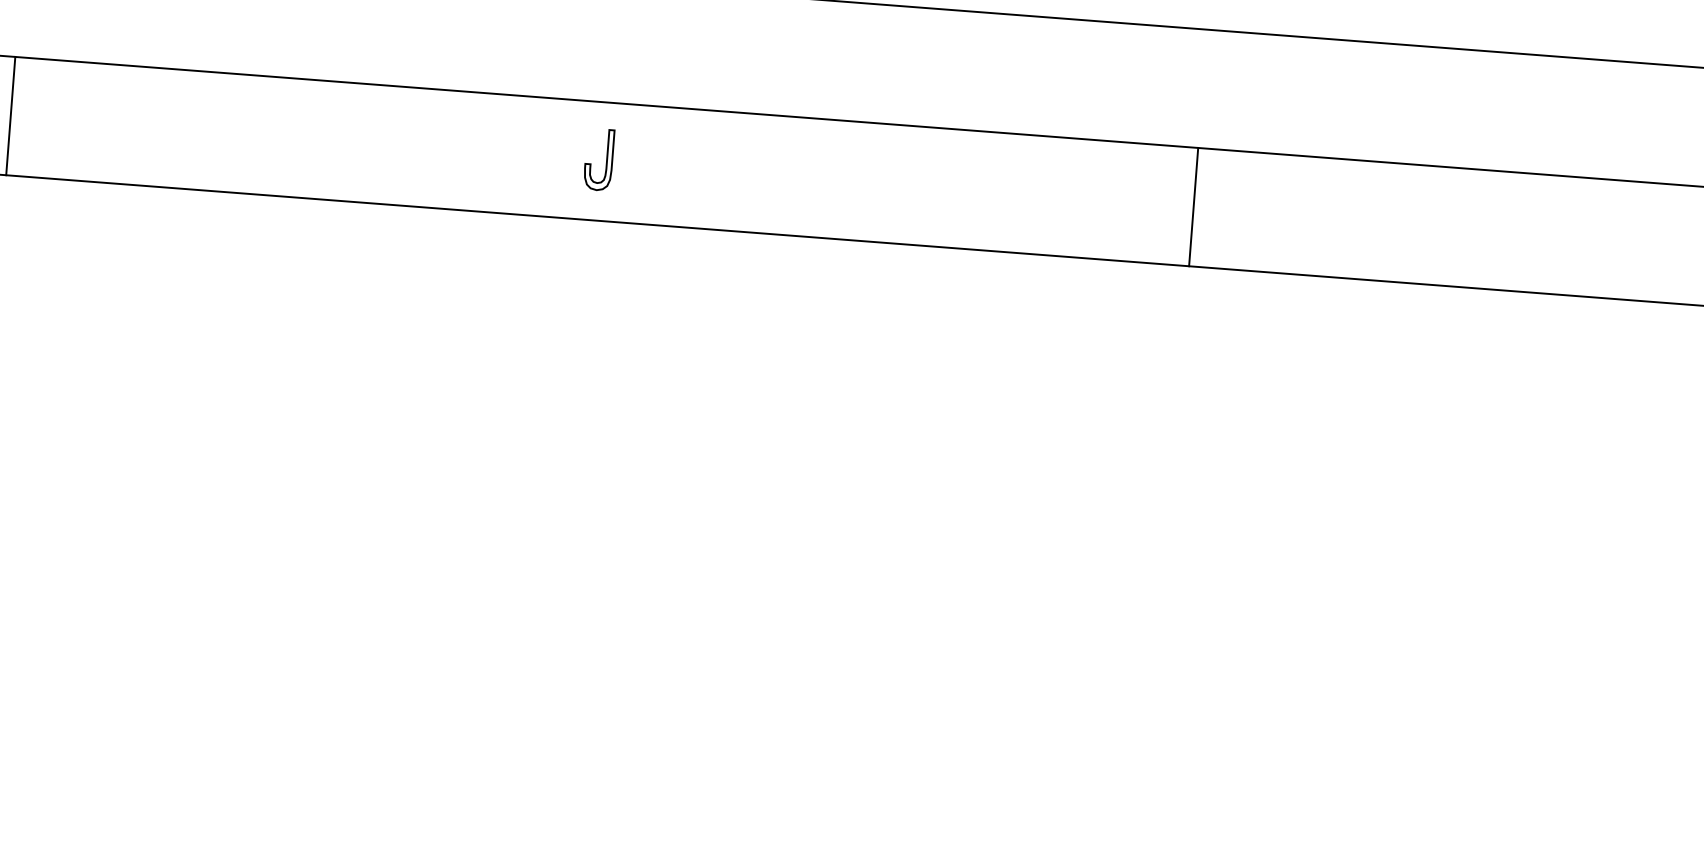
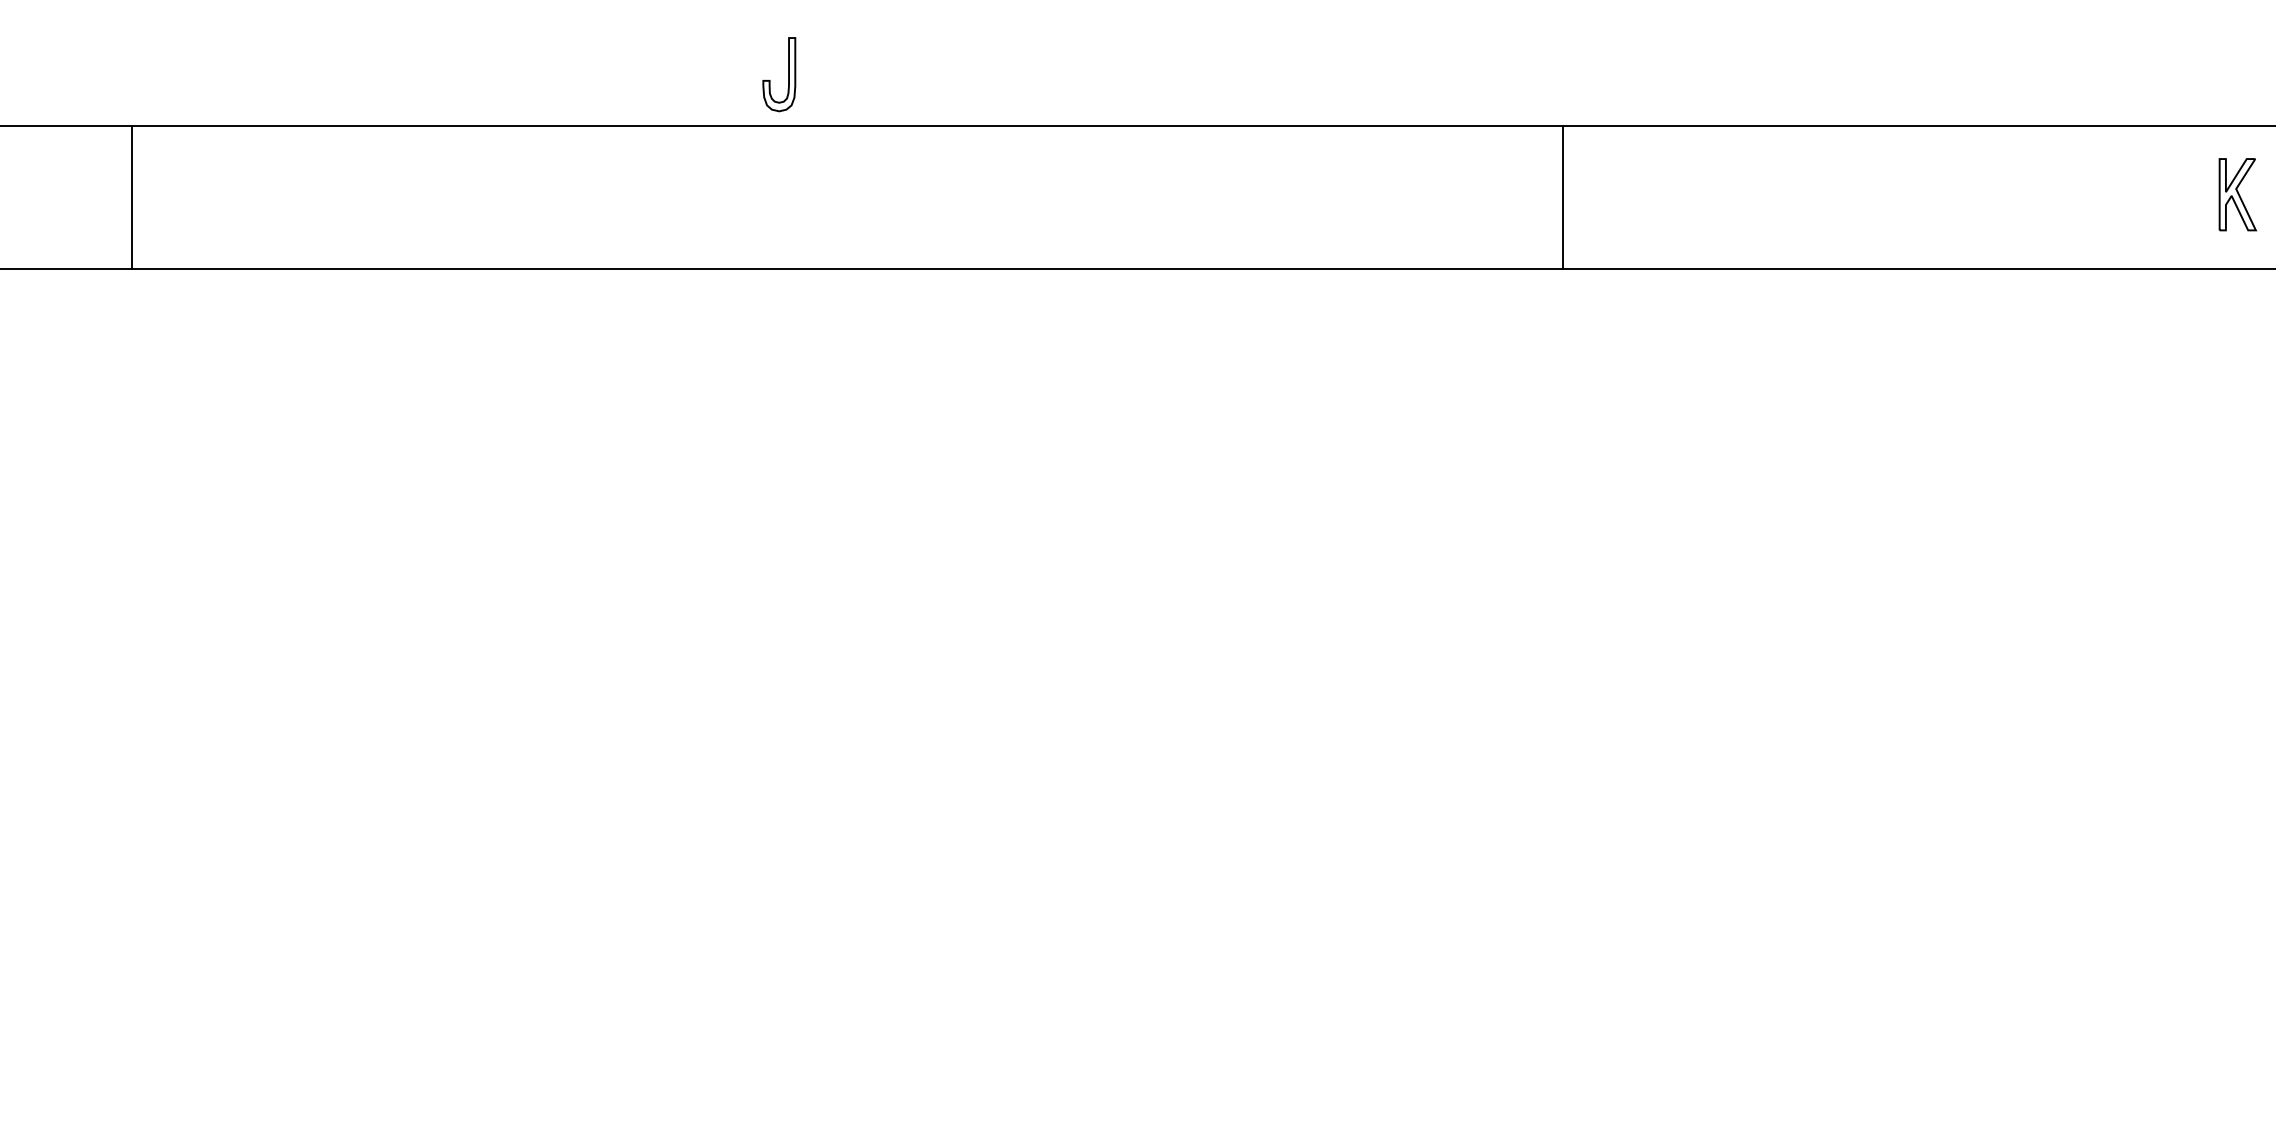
line: (11, 116) -> (132, 197), moved
part: (606, 160) -> (788, 74), moved
line: (1193, 207) -> (1562, 197), moved

